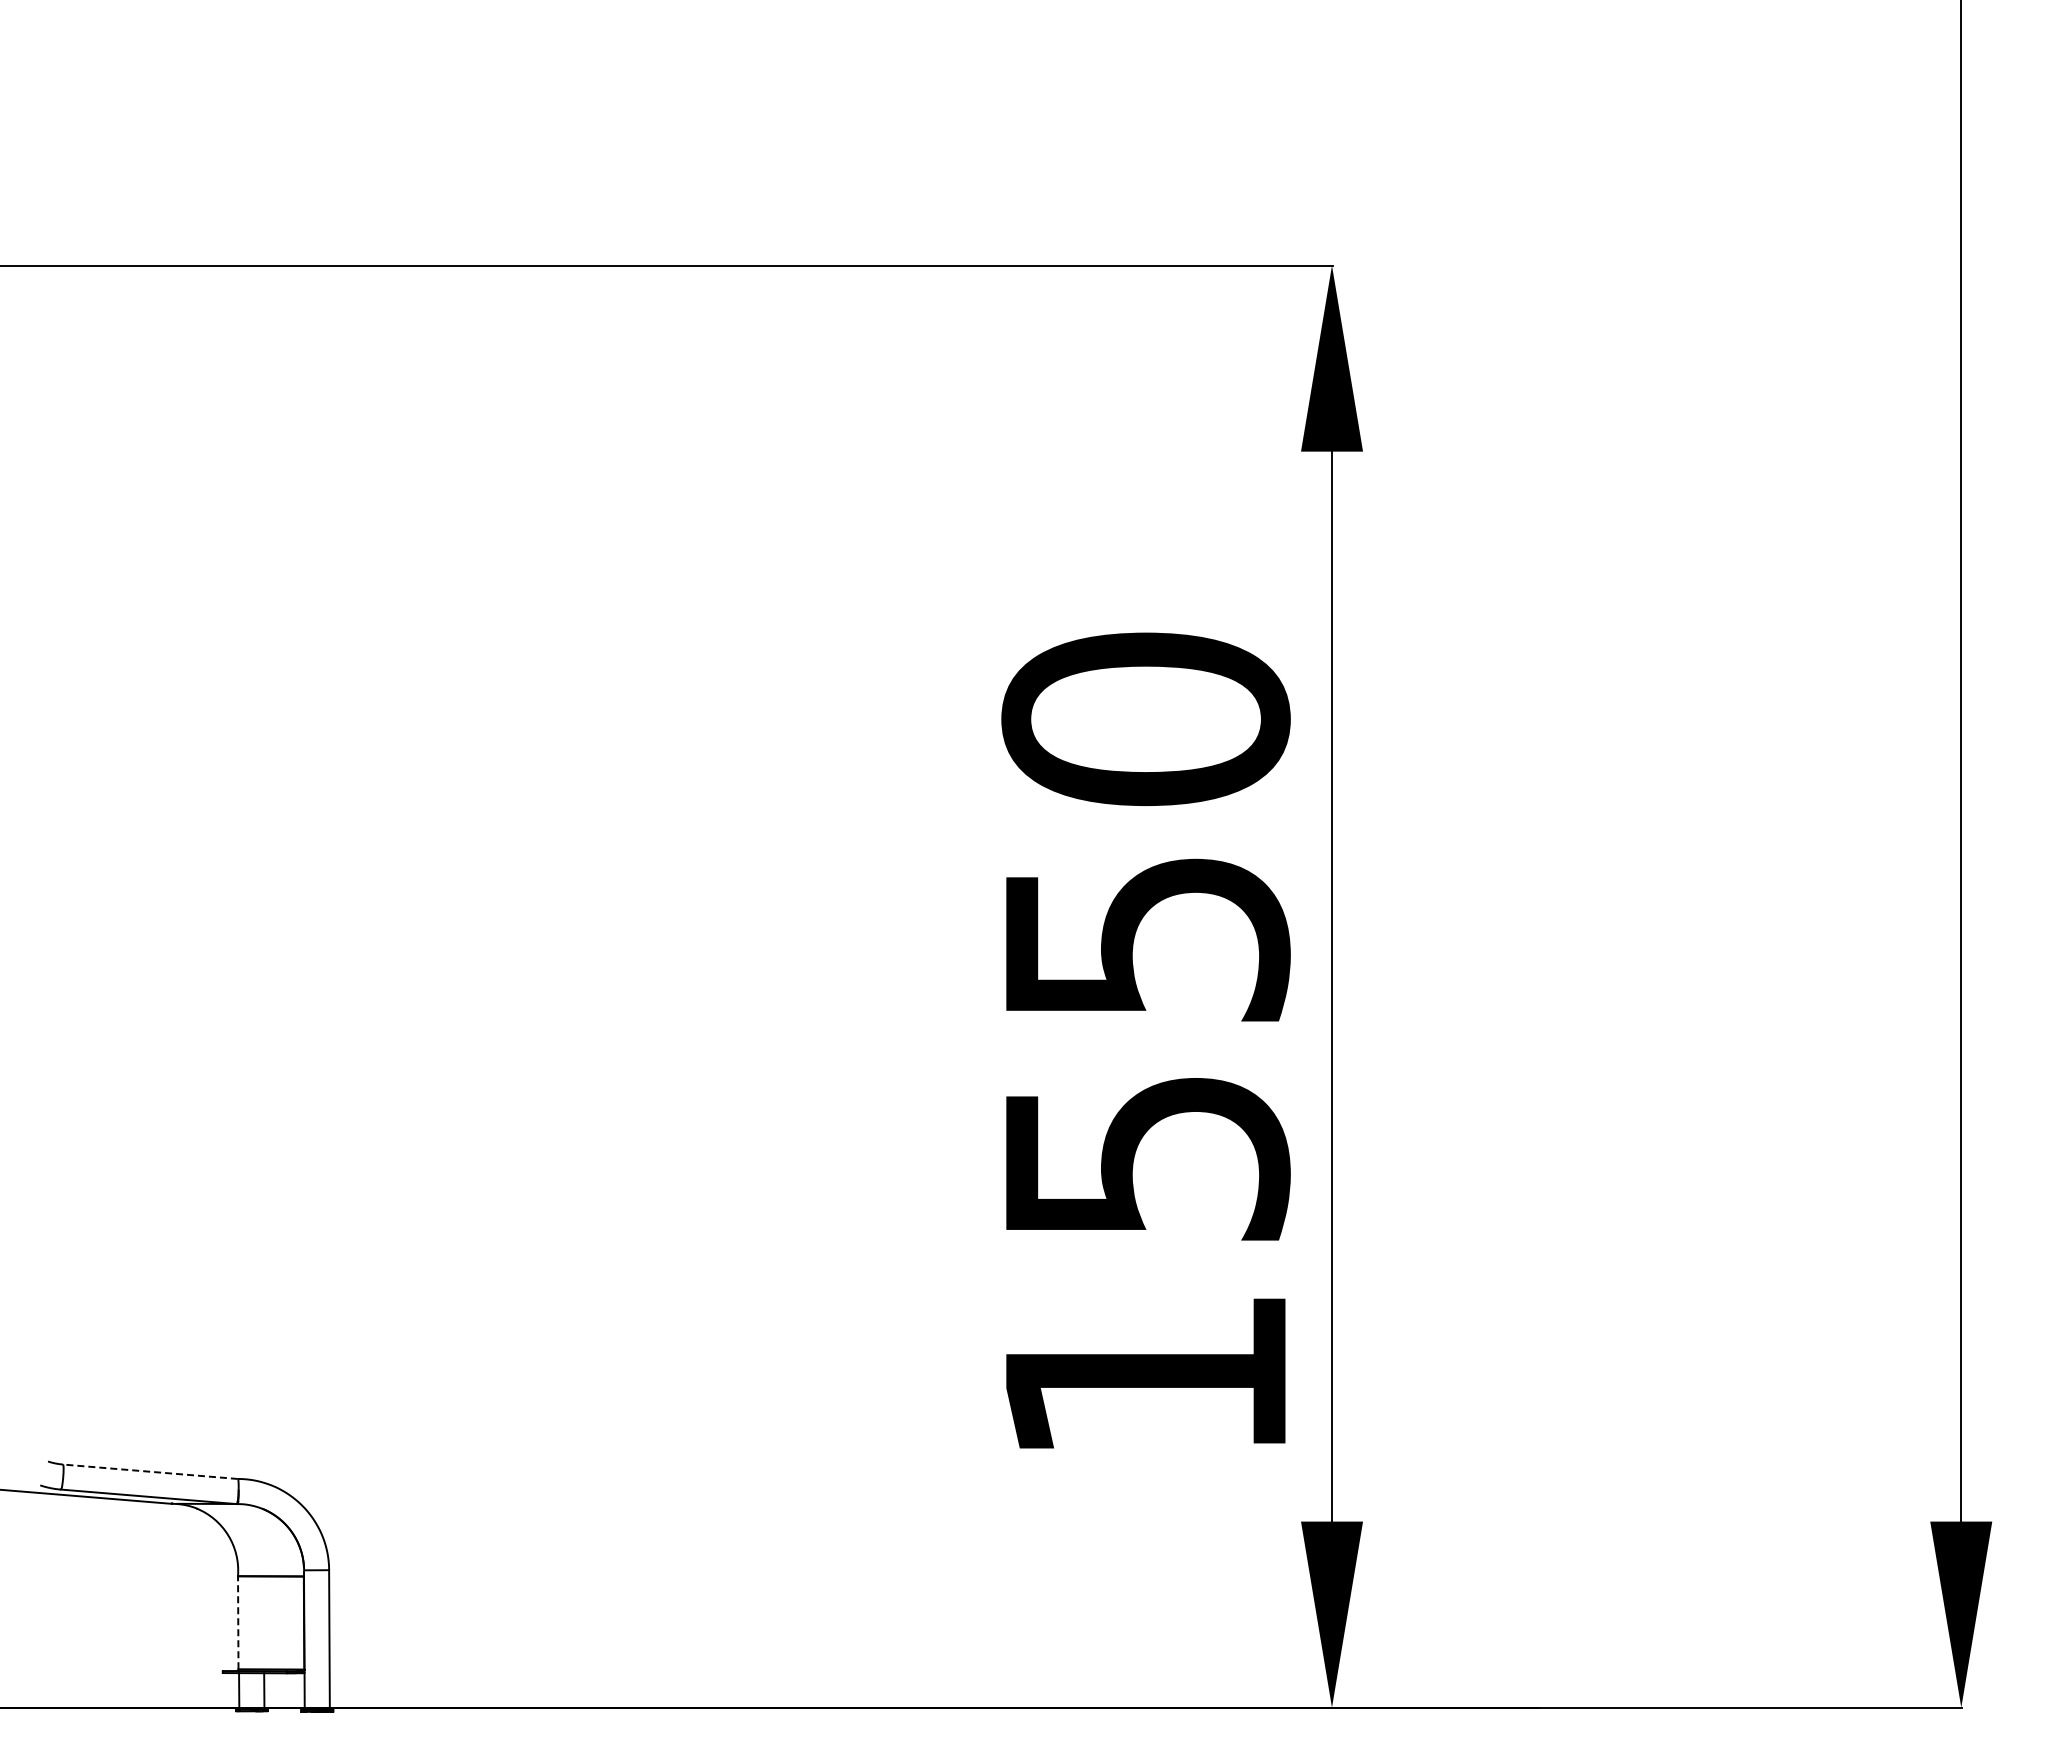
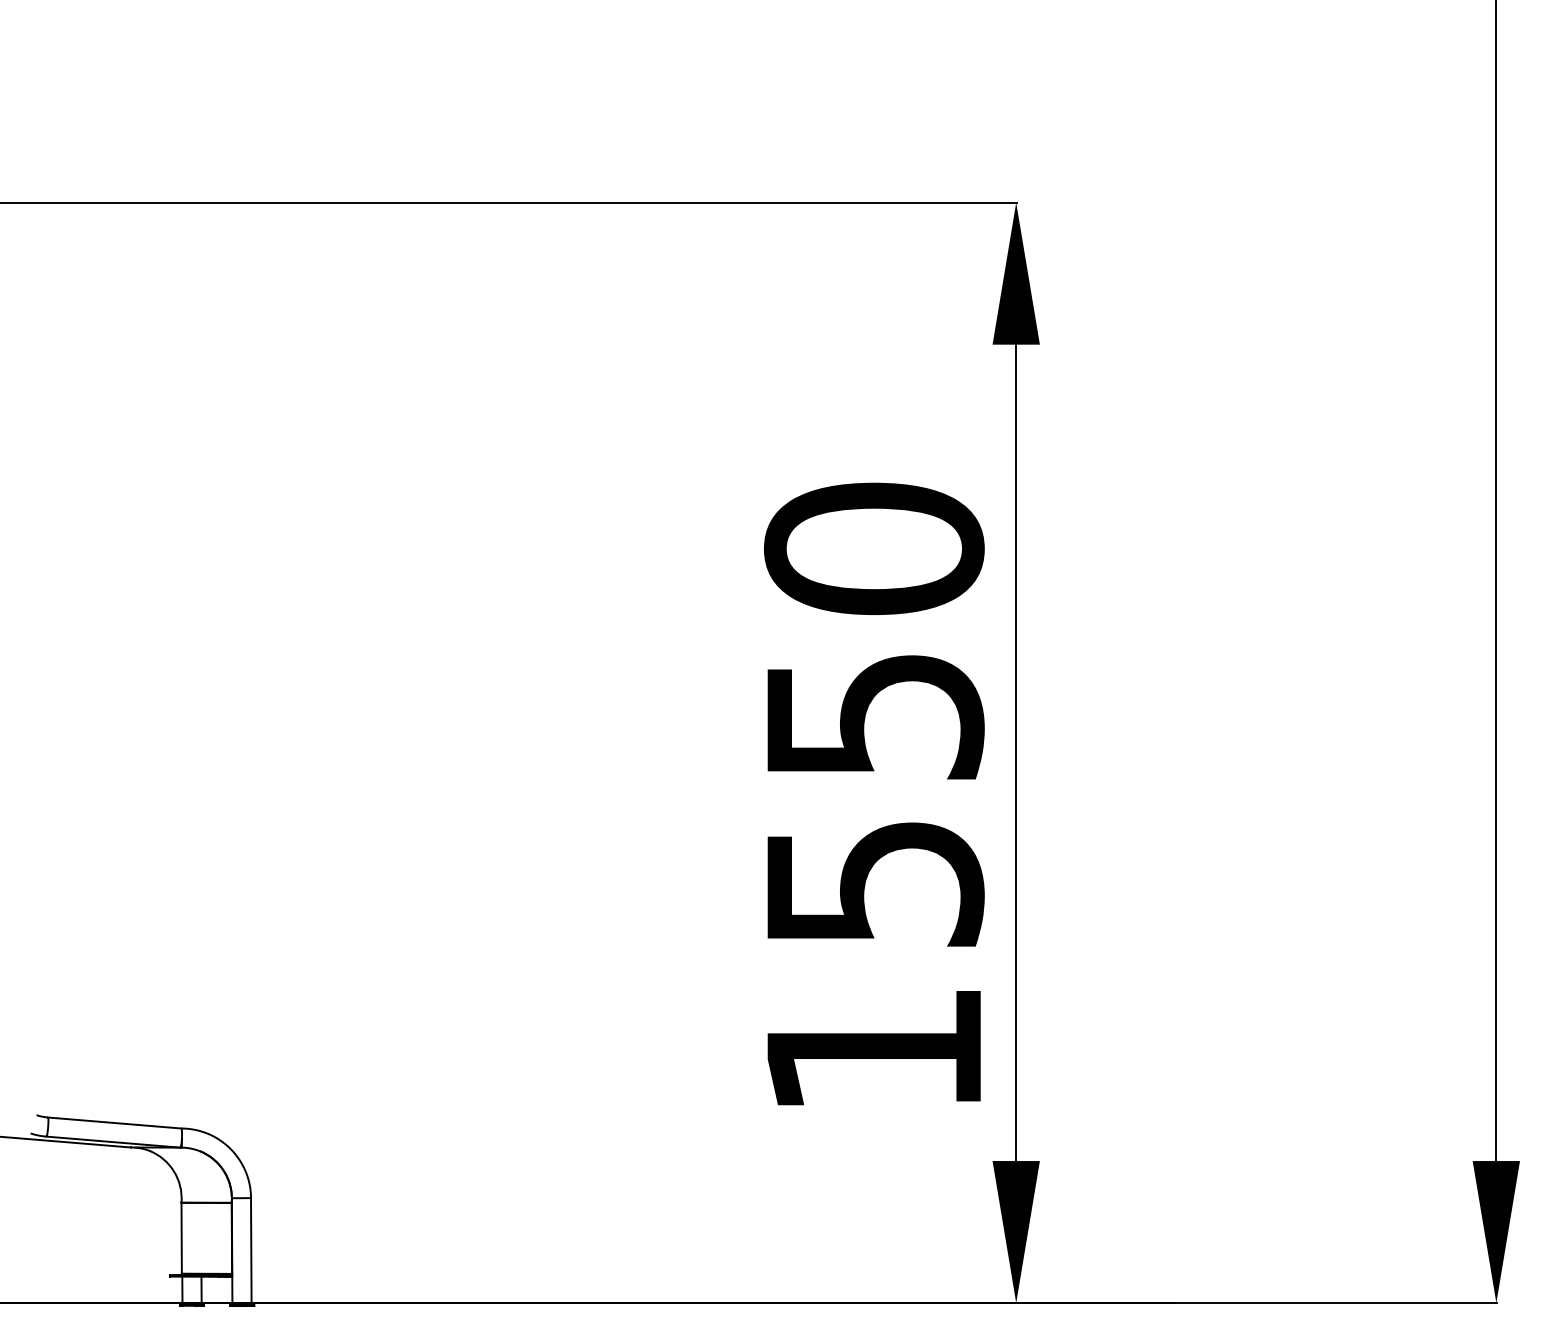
line: (150, 1471) -> (114, 1122), dashed -> solid
line: (238, 1622) -> (181, 1238), dashed -> solid

